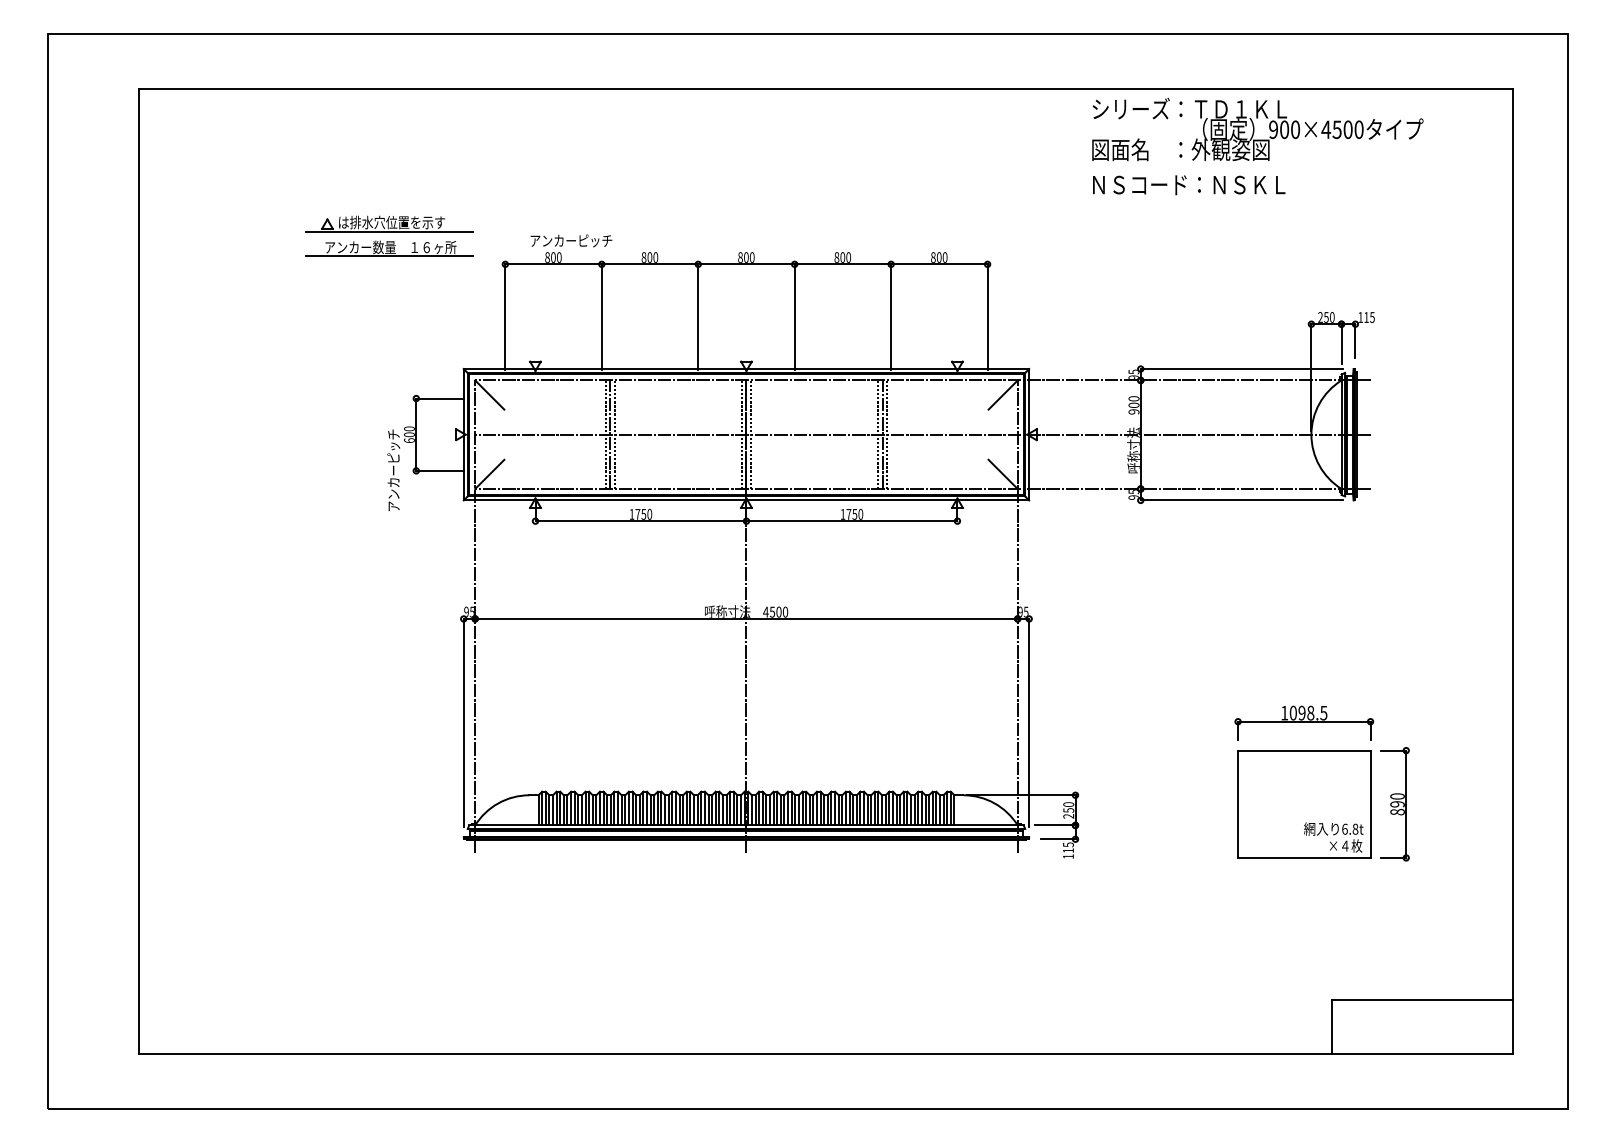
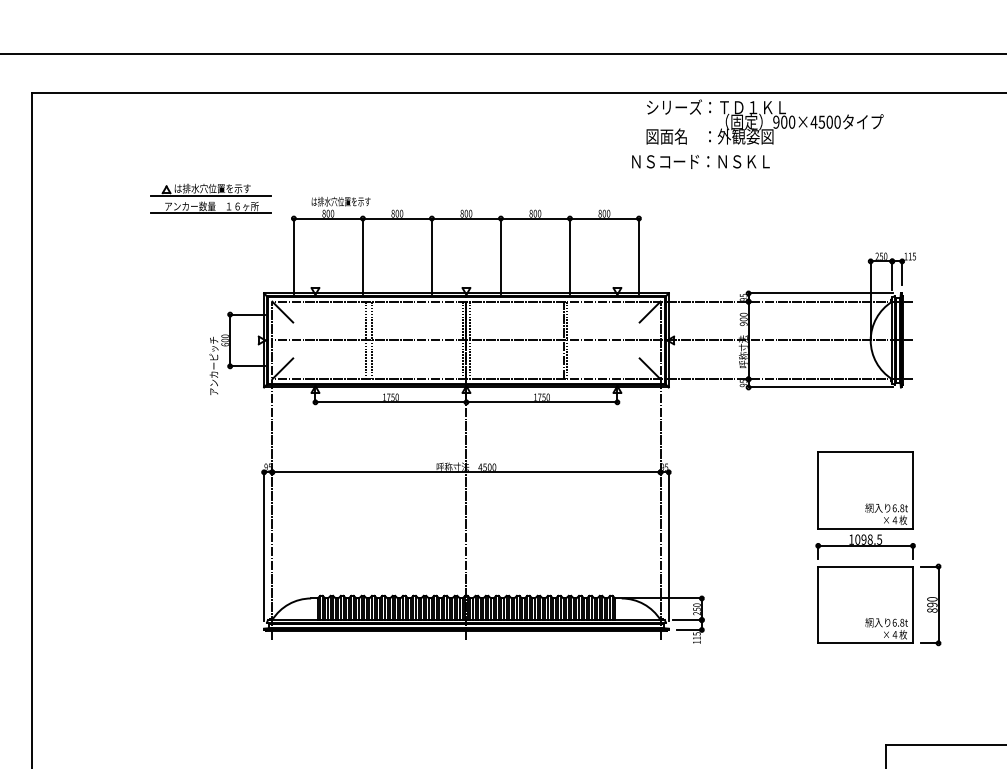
text: (1257, 129) -> (764, 122), moved
text: (1189, 185) -> (701, 162), moved
text: (571, 240) -> (341, 201), アンカーピッチ -> は排水穴位置を示す
line: (610, 434) -> (369, 340), removed
line: (878, 434) -> (560, 340), removed
part: (1304, 644) -> (865, 490), added

